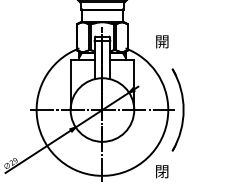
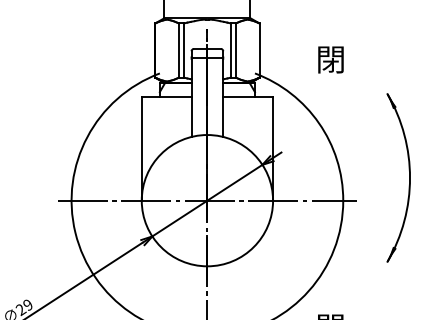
text: (162, 43) -> (331, 63), 開 -> 閉
part: (177, 109) -> (397, 176), moved

